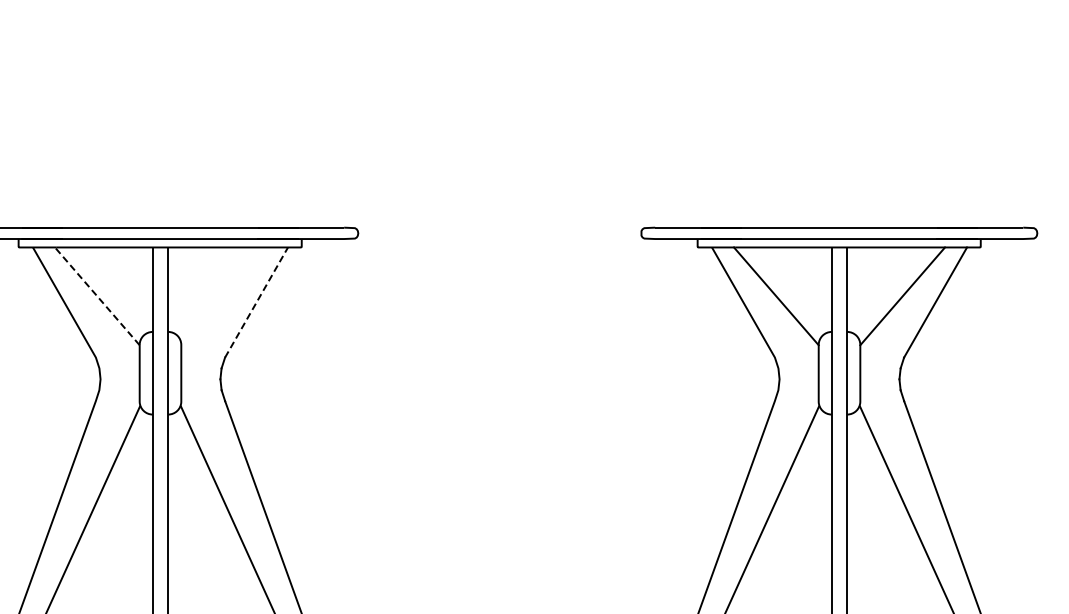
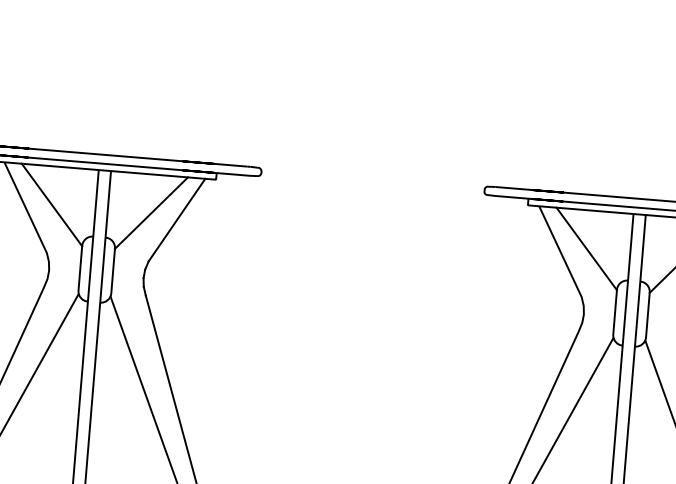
line: (97, 296) -> (52, 205), dashed -> solid
line: (223, 296) -> (151, 213), added
line: (256, 302) -> (176, 220), dashed -> solid

